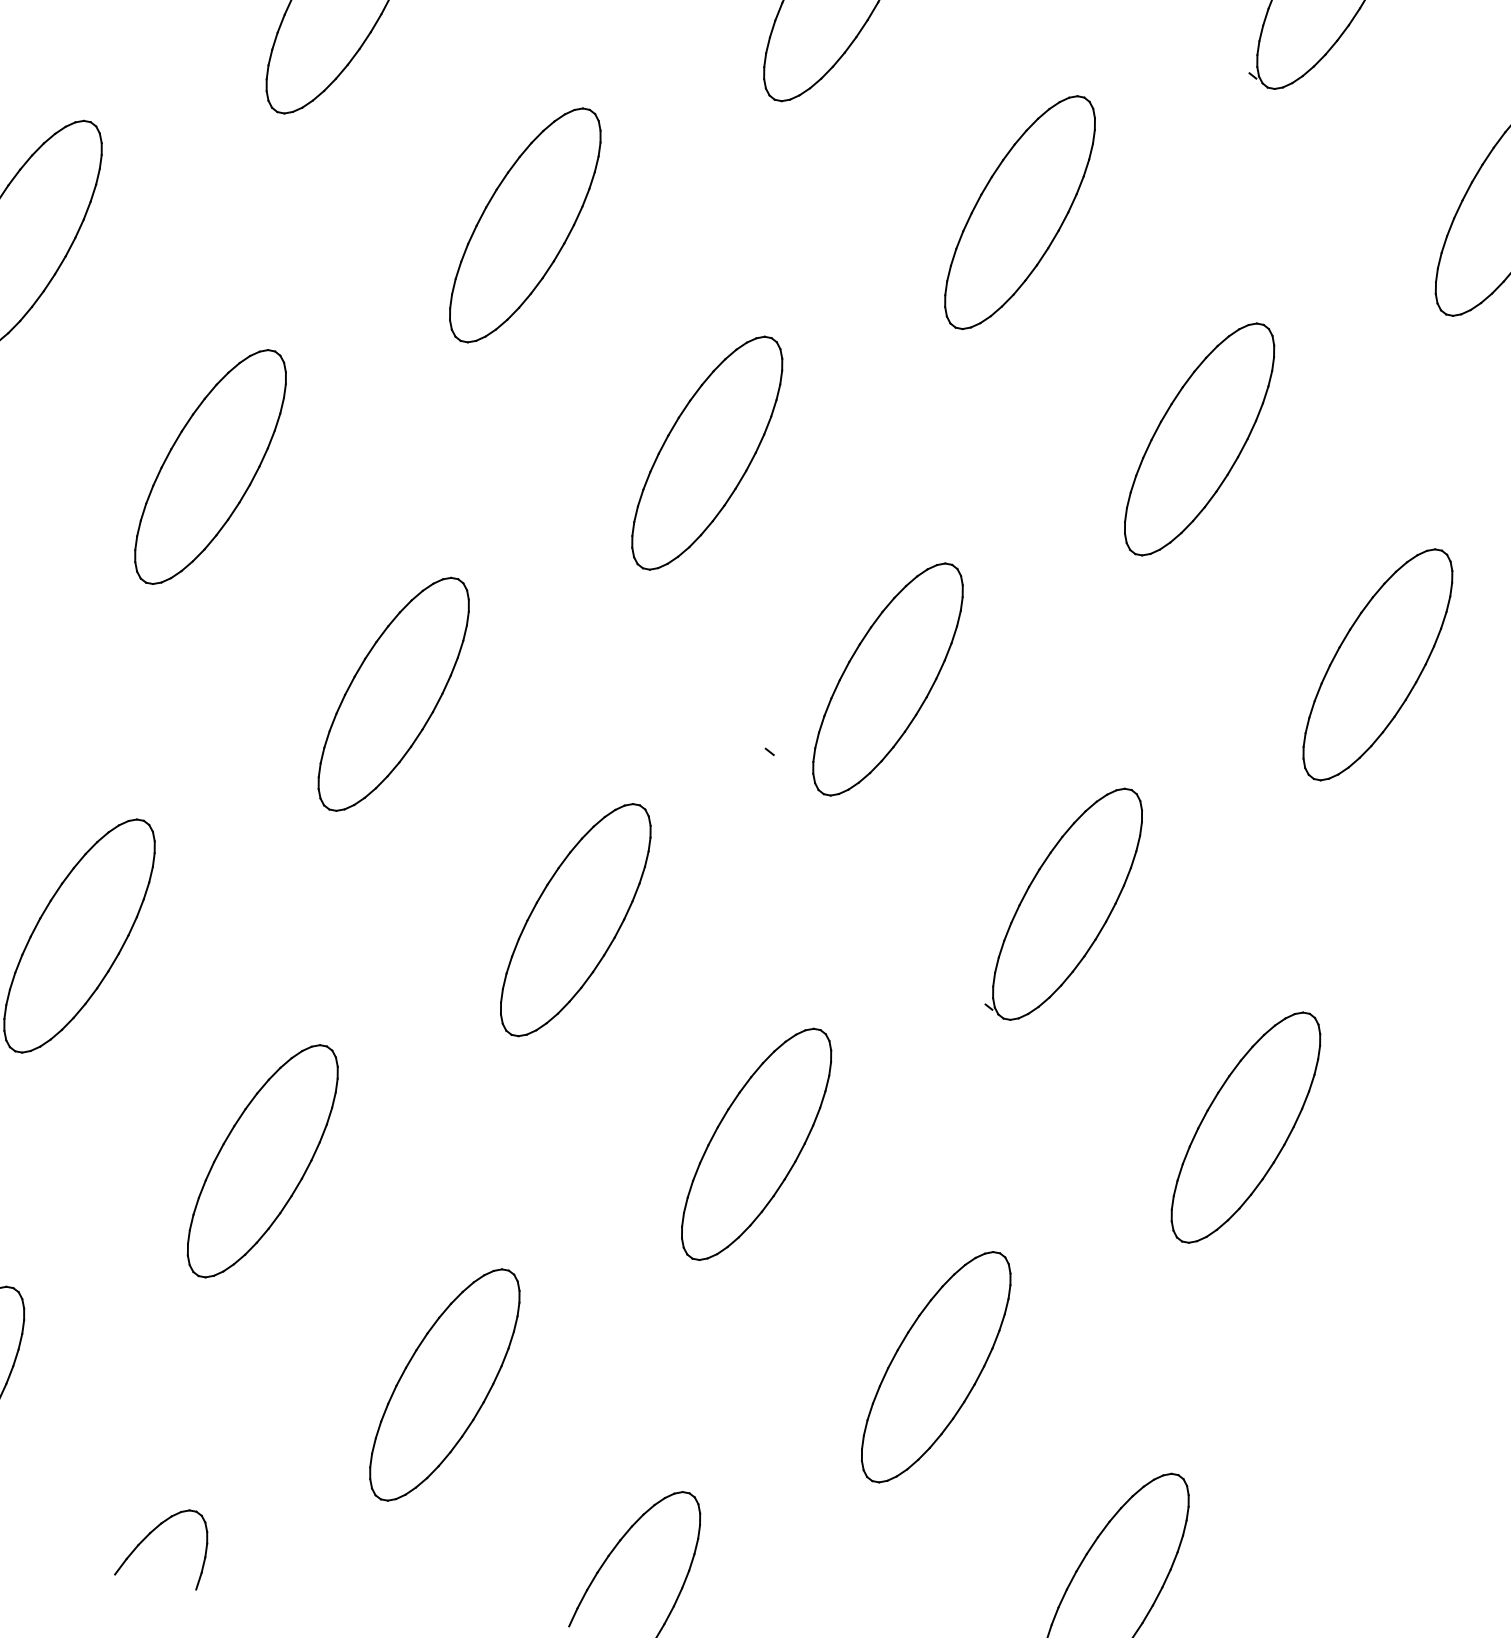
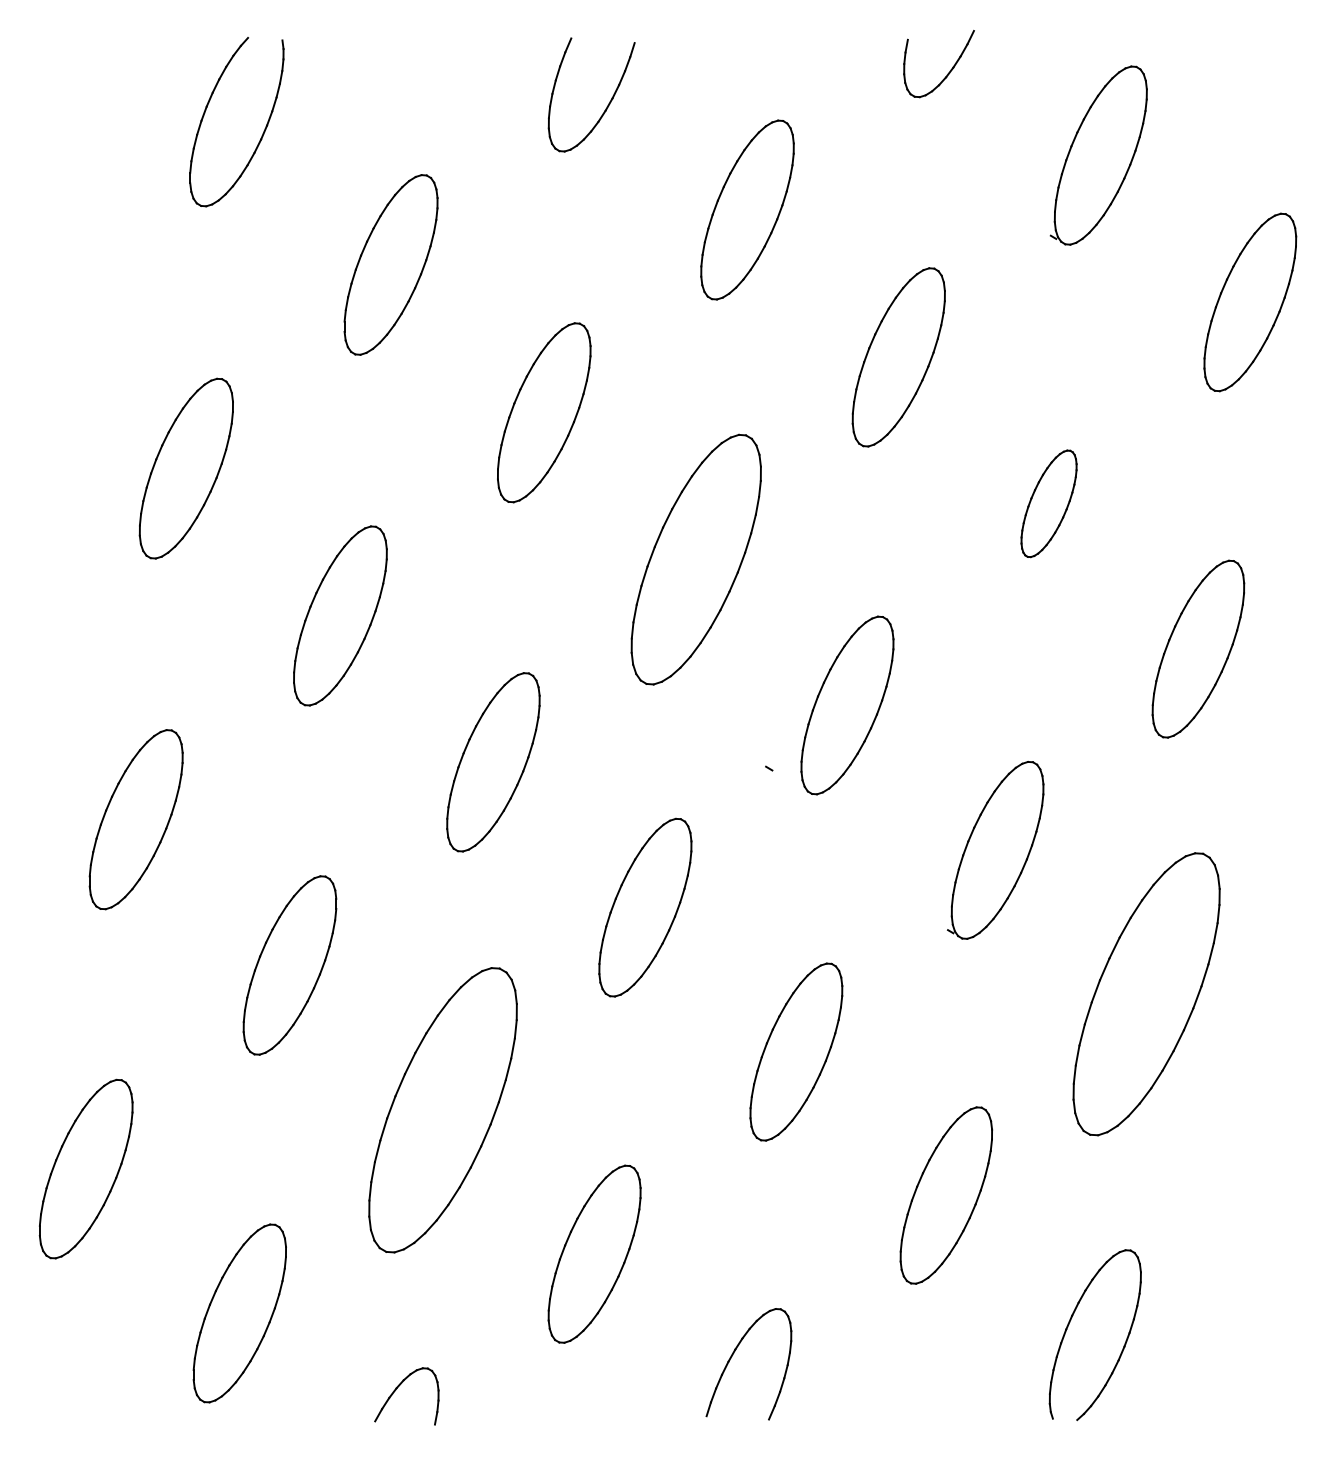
part: (1198, 439) -> (1048, 503), size x0.6
part: (707, 453) -> (696, 559), size x1.4
part: (1245, 1127) -> (1146, 994), size x1.6
part: (262, 1161) -> (442, 1110), size x1.6

